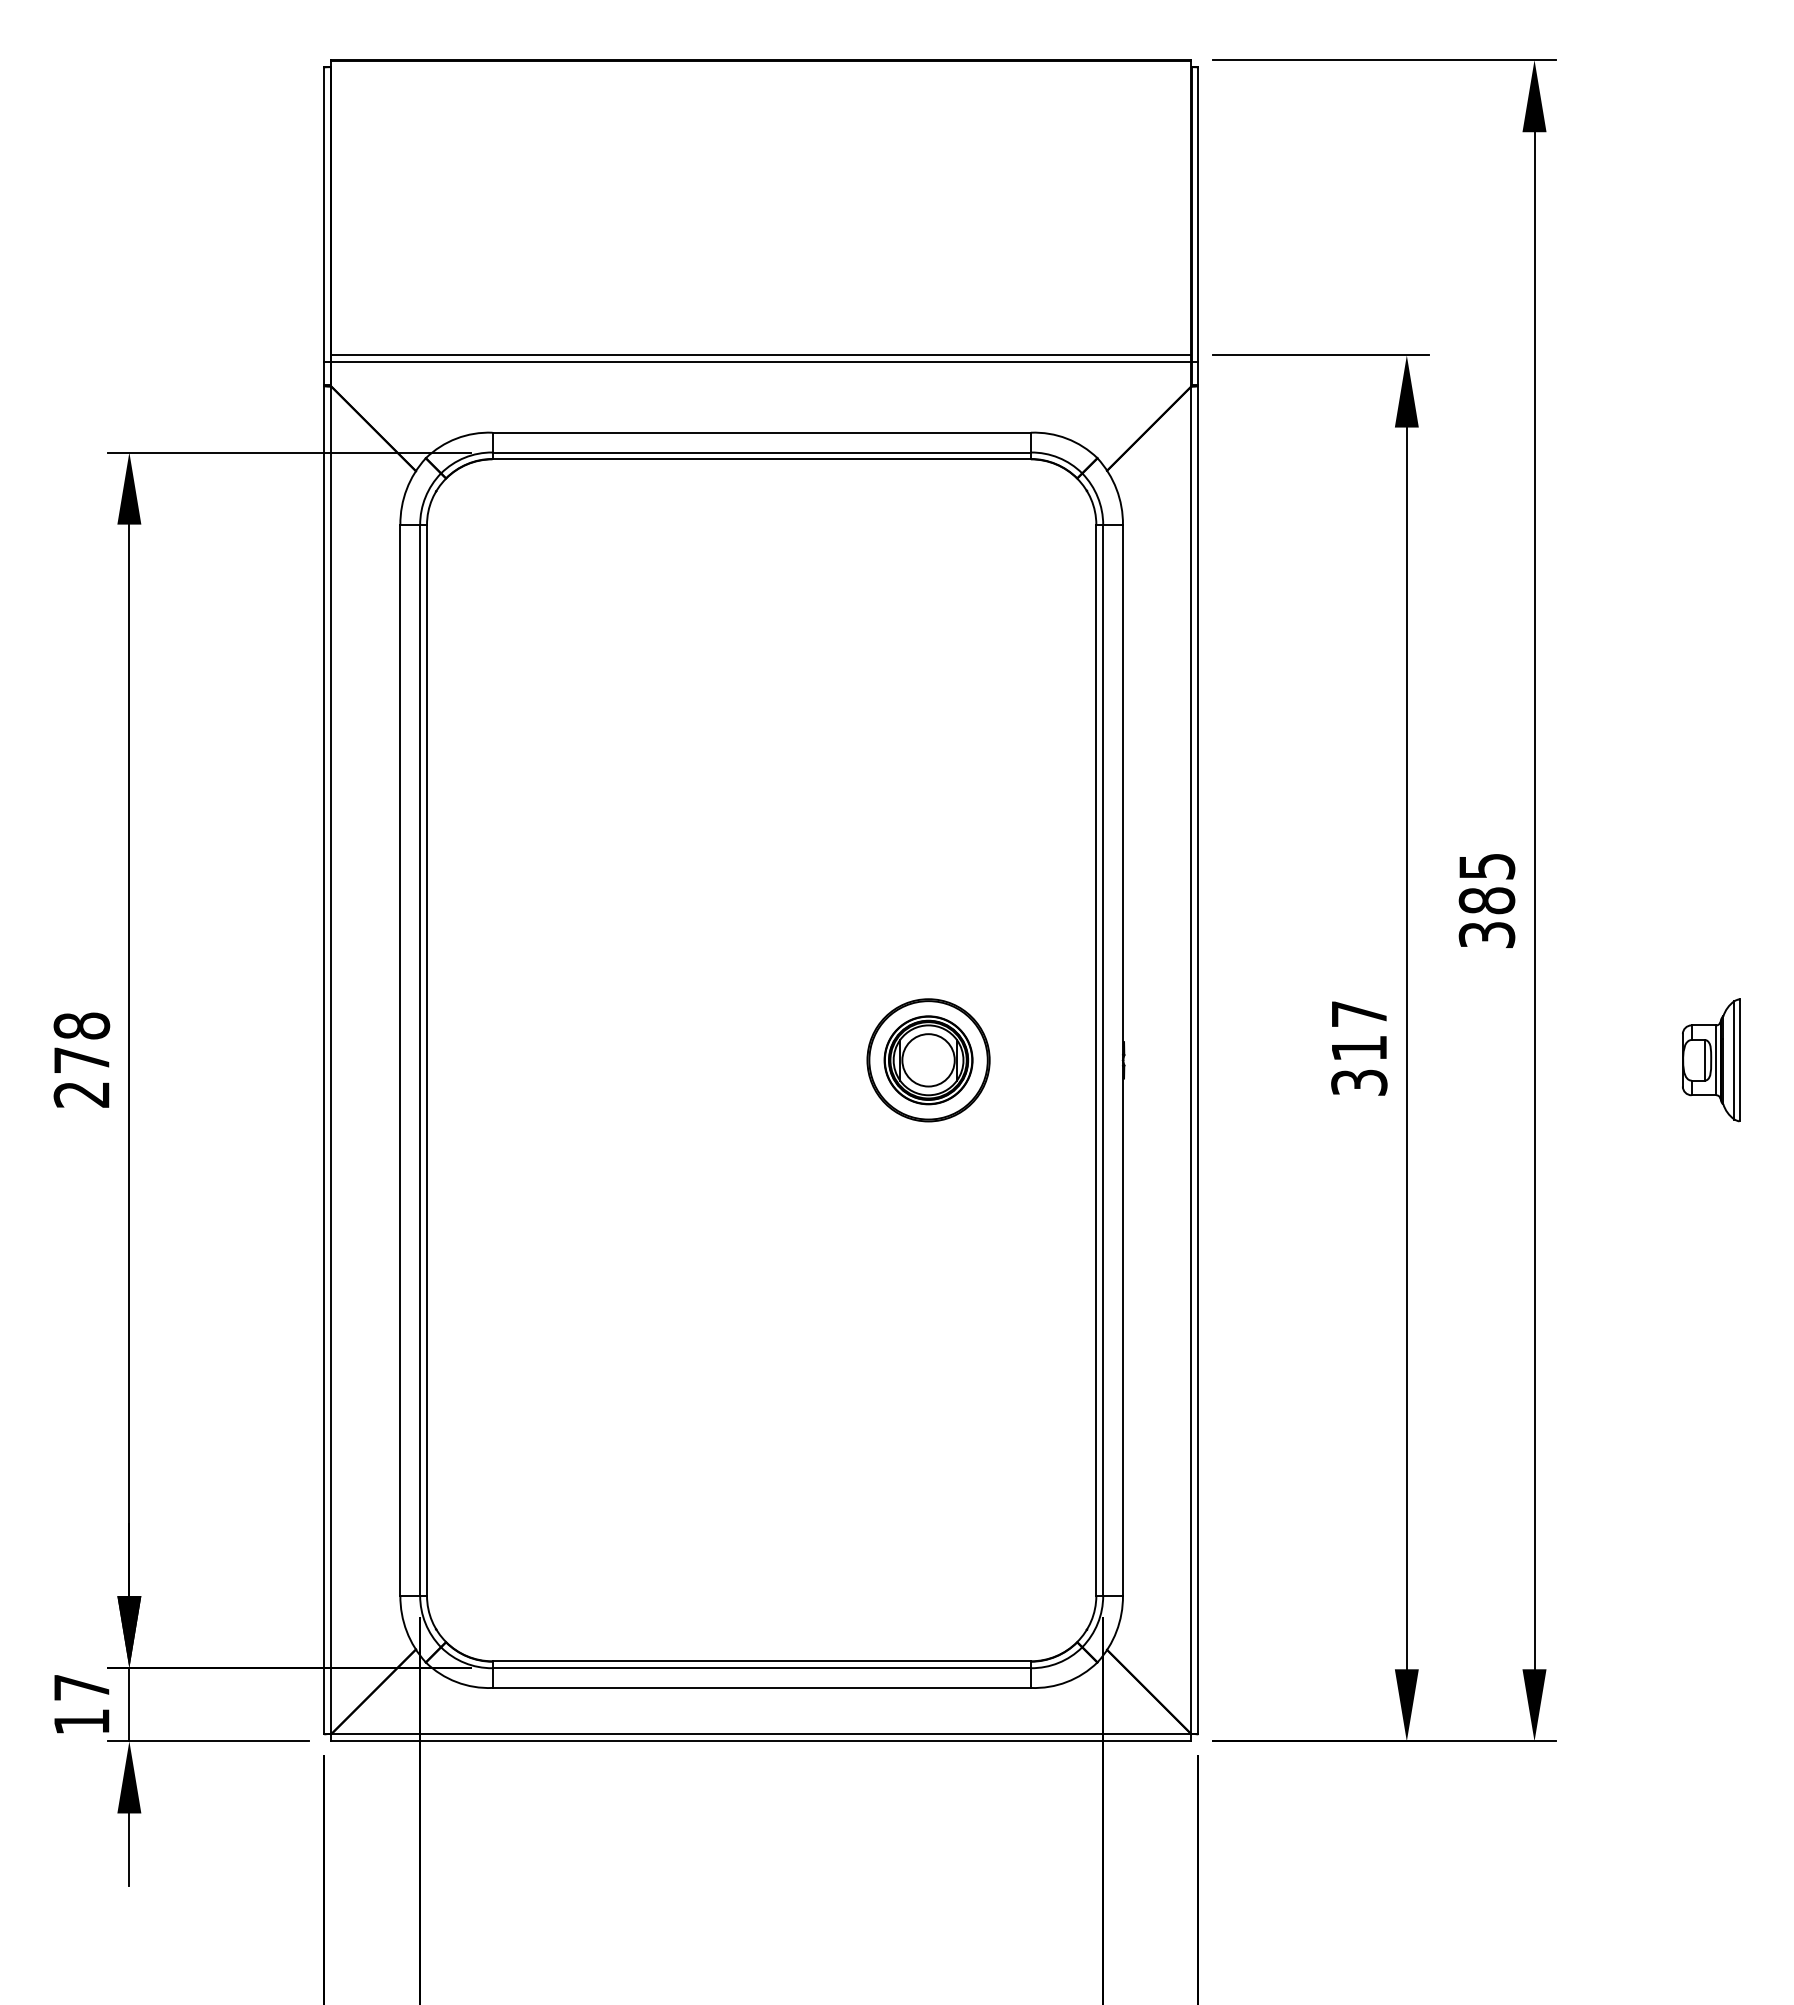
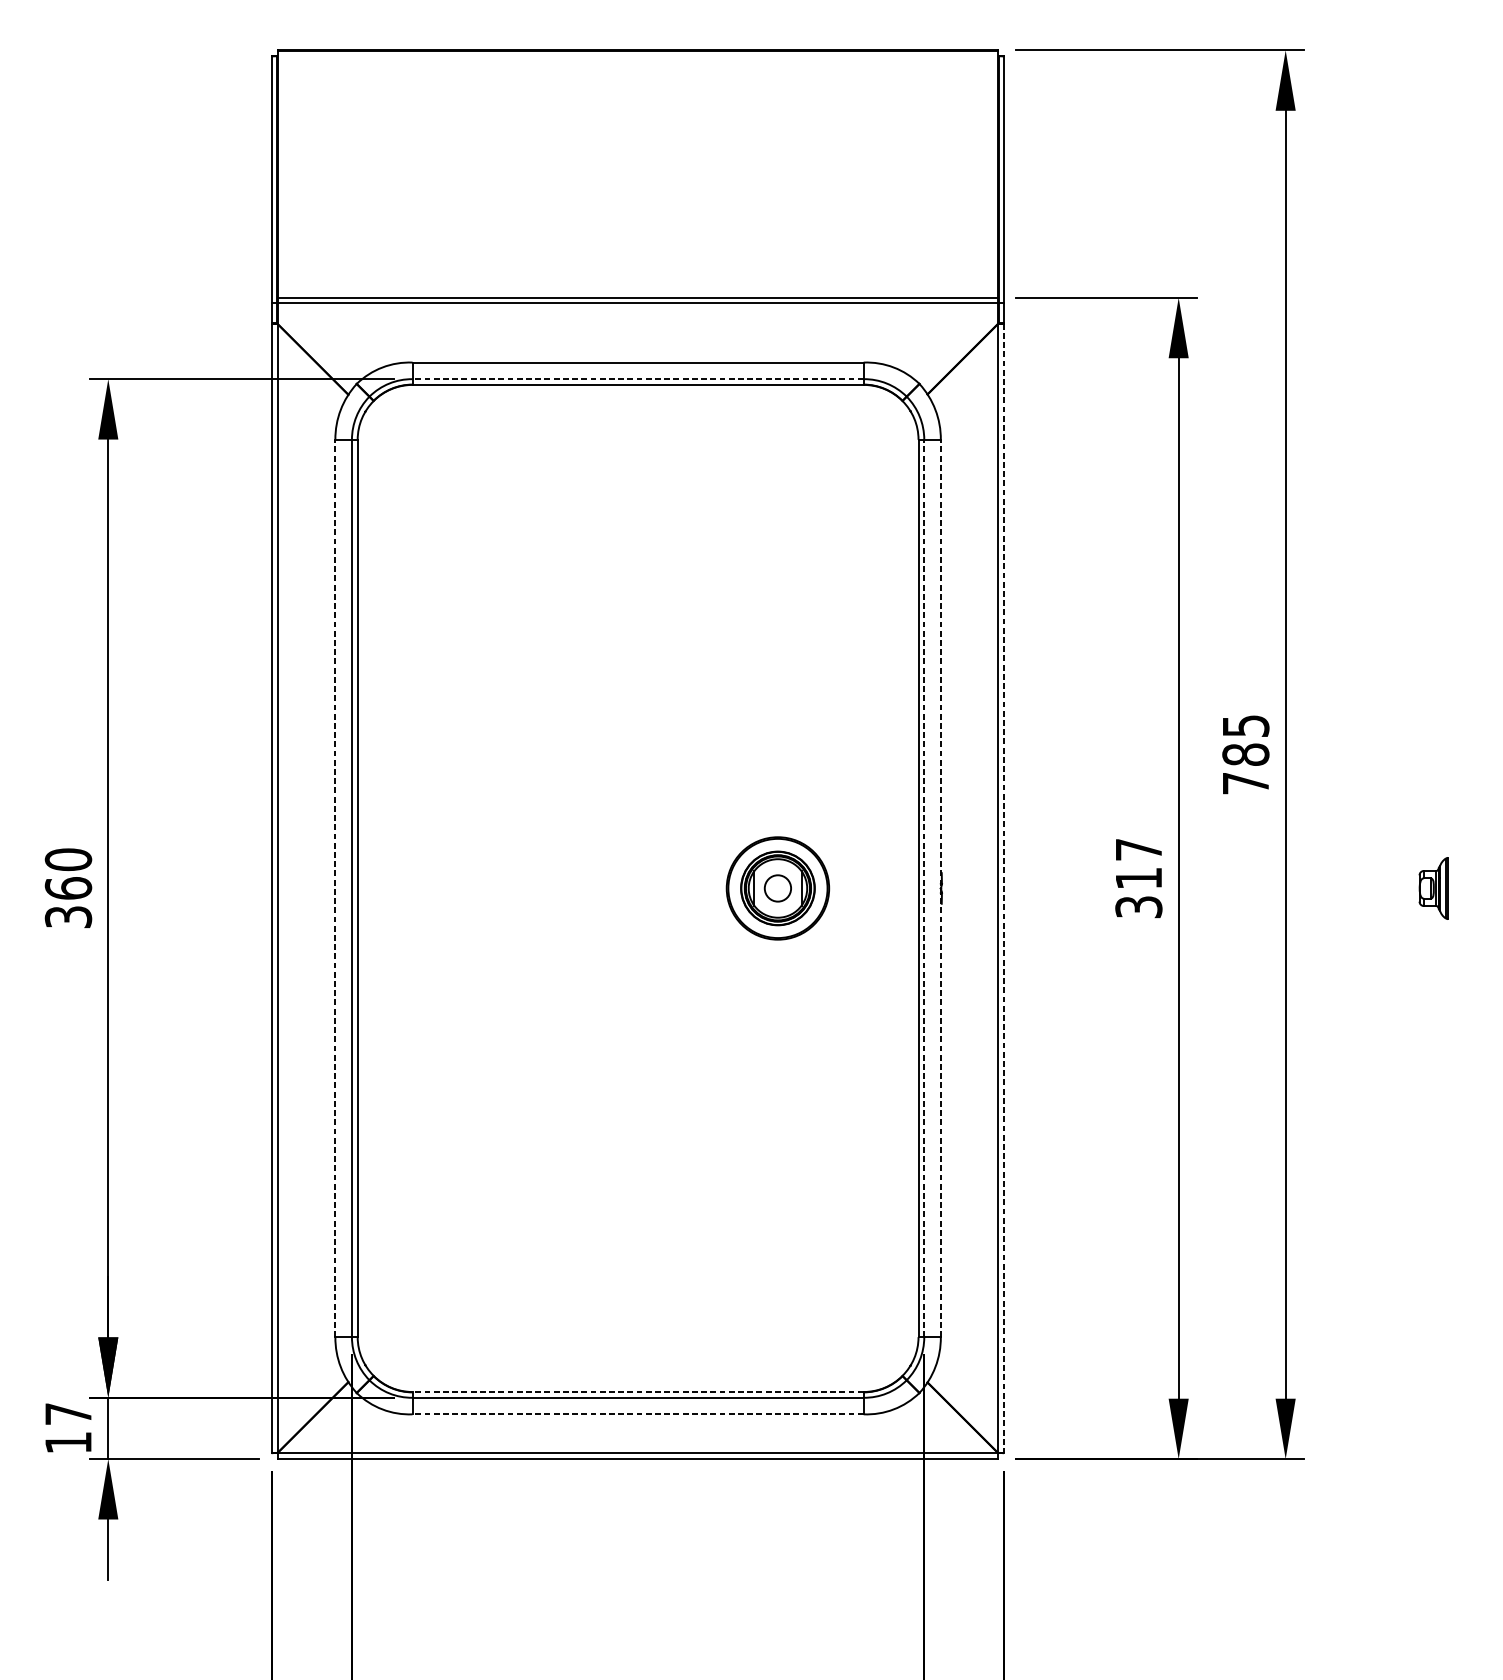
line: (761, 452) -> (637, 379), solid -> dashed
text: (1486, 934) -> (1245, 783), 385 -> 785
text: (81, 1059) -> (68, 887), 278 -> 360
line: (400, 1059) -> (335, 887), solid -> dashed
line: (1103, 1059) -> (924, 887), solid -> dashed
line: (1122, 1059) -> (940, 887), solid -> dashed
circle: (928, 1060) -> (777, 888), size x0.6
line: (1198, 1060) -> (1004, 888), solid -> dashed
part: (1711, 1060) -> (1433, 888), size x0.6
line: (761, 1661) -> (637, 1392), solid -> dashed
line: (761, 1687) -> (637, 1413), solid -> dashed

